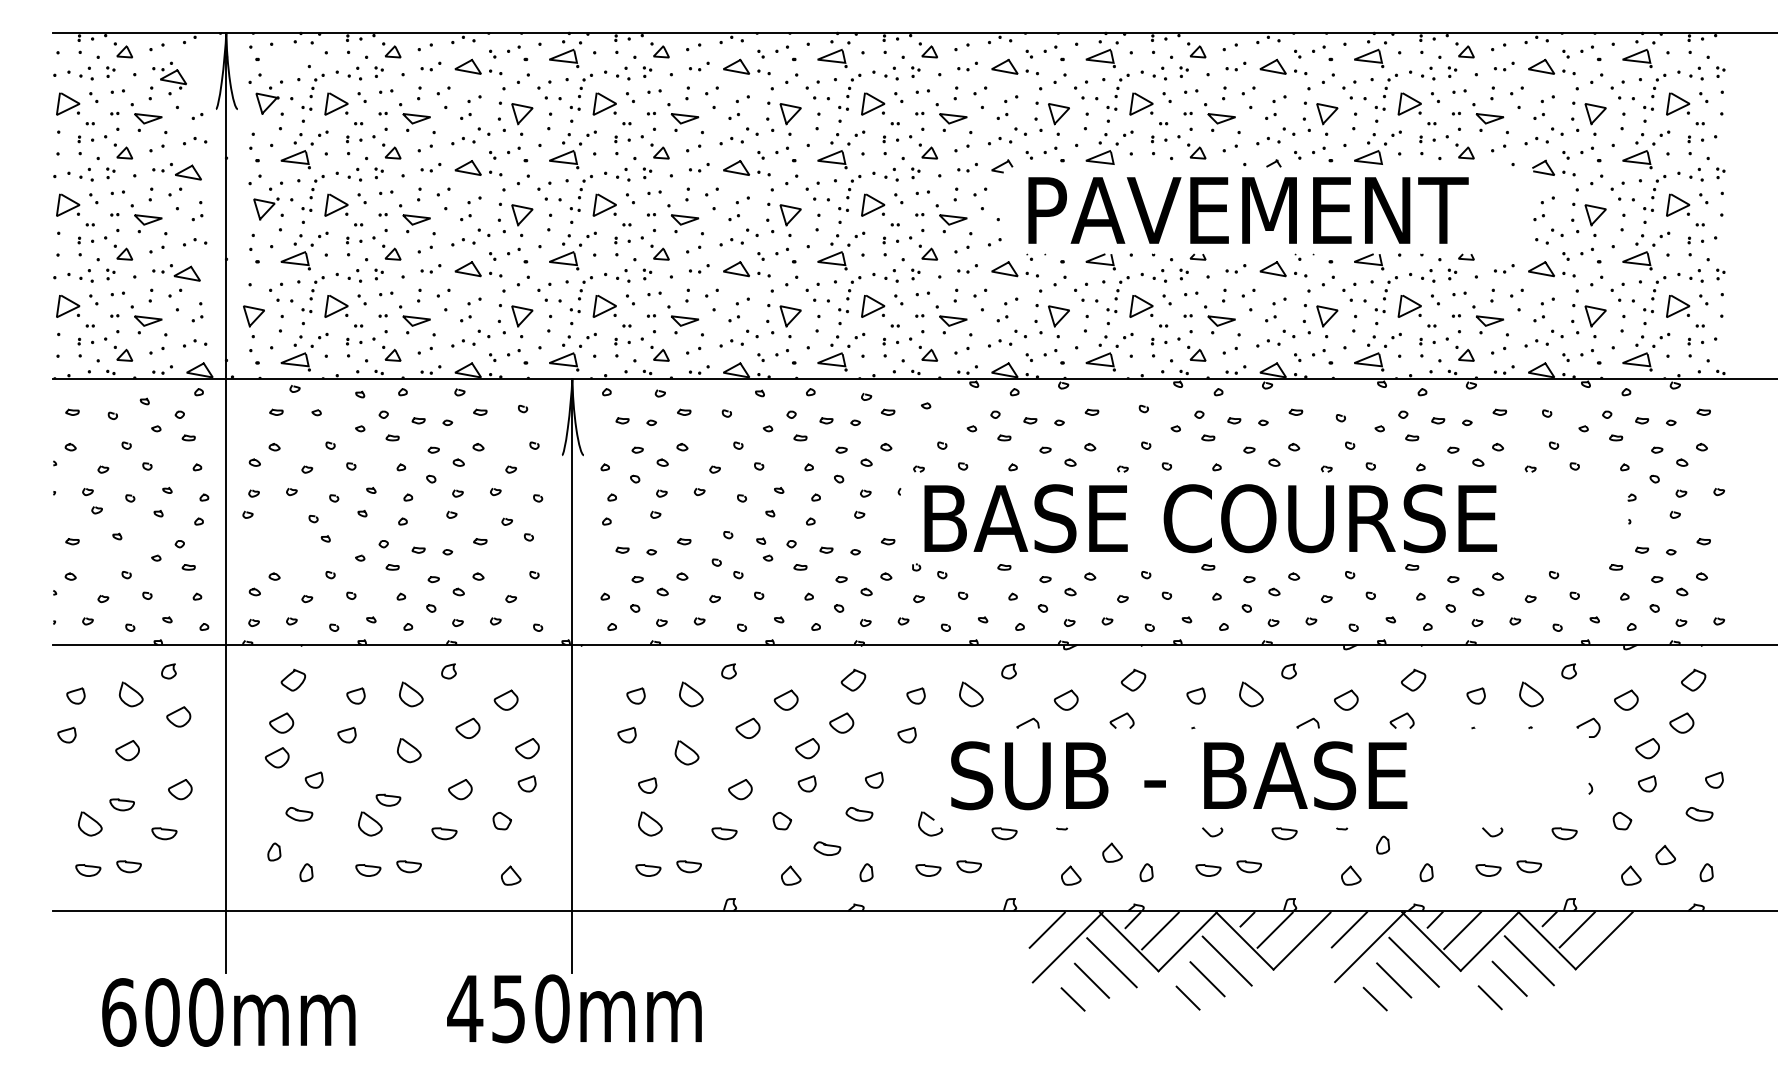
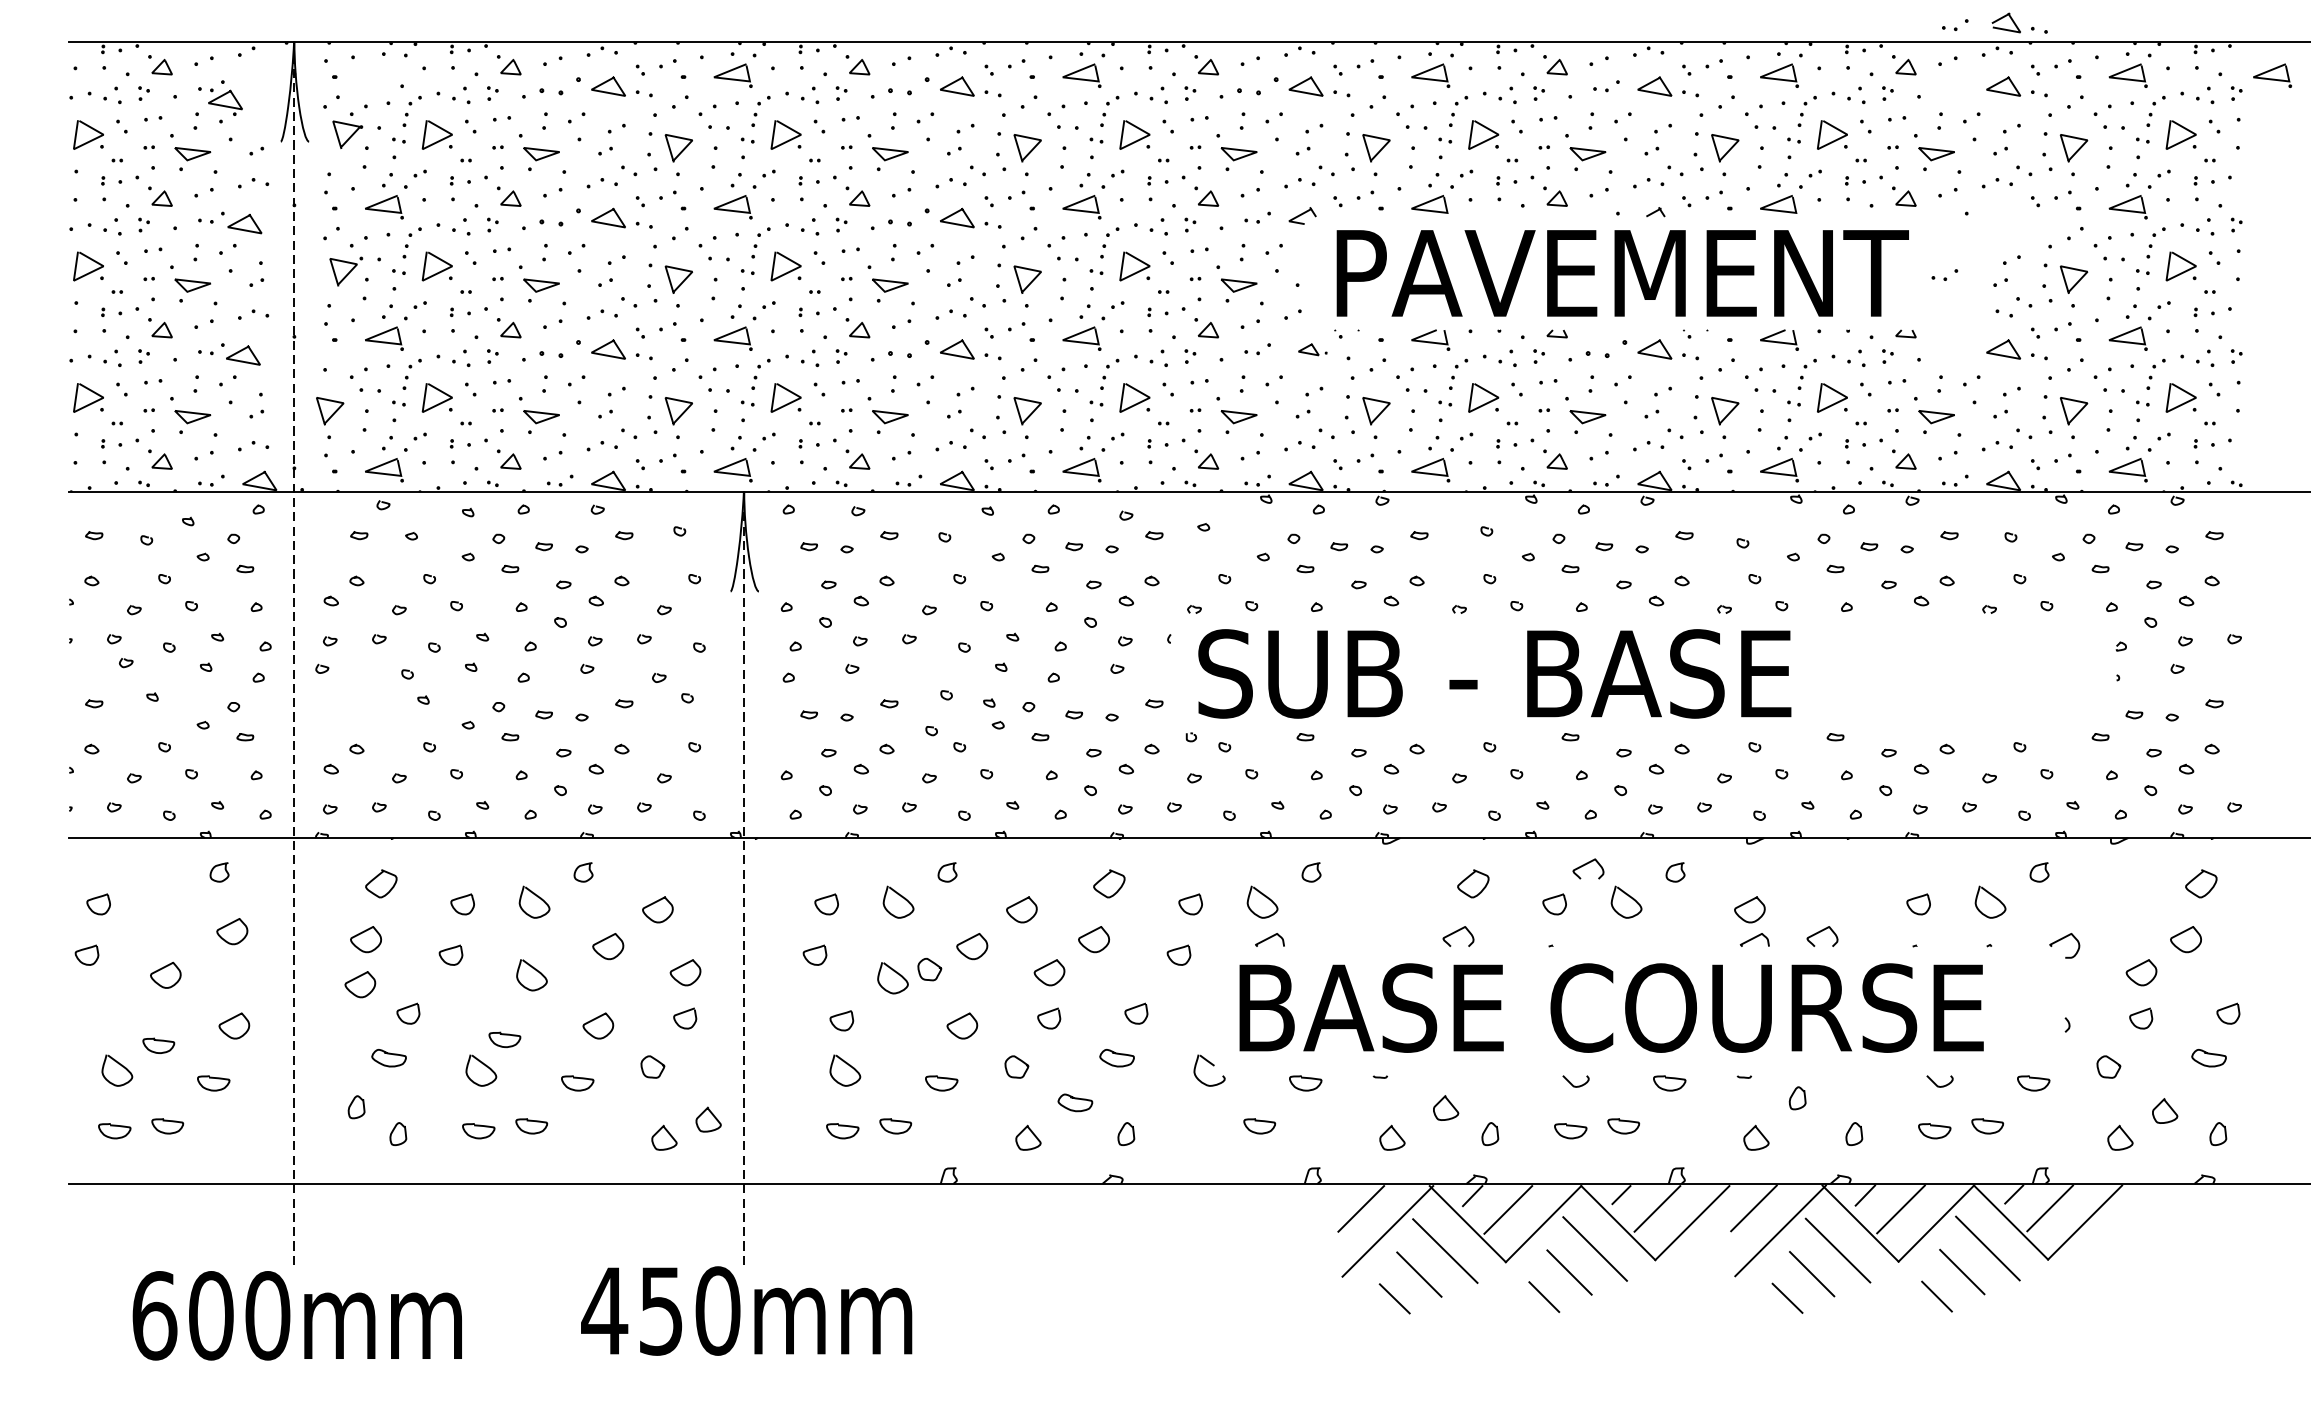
part: (1748, 58) -> (2272, 75), added
part: (430, 66) -> (559, 86), size x1.6
part: (699, 66) -> (909, 86), size x1.6
part: (967, 66) -> (1257, 86), size x1.6
part: (1503, 66) -> (1954, 25), moved
part: (430, 167) -> (559, 217), size x1.6
part: (699, 167) -> (909, 217), size x1.6
part: (1553, 167) -> (2019, 22), moved
part: (430, 268) -> (559, 348), size x1.6
part: (699, 268) -> (909, 348), size x1.6
part: (1235, 268) -> (1605, 348), size x1.6
part: (1504, 268) -> (1945, 274), moved
part: (1009, 269) -> (1312, 350), size x0.6
line: (226, 502) -> (294, 652), solid -> dashed
text: (1209, 518) -> (1572, 673), BASE COURSE -> SUB - BASE
part: (1221, 668) -> (1587, 868), added
line: (572, 675) -> (744, 877), solid -> dashed
curve: (1410, 675) -> (1833, 877), removed
curve: (132, 690) -> (172, 897), removed
curve: (1064, 695) -> (1383, 903), removed
curve: (1624, 695) -> (2111, 903), removed
part: (1027, 722) -> (1269, 938), moved
part: (1307, 722) -> (1754, 938), moved
curve: (718, 742) -> (933, 964), added
text: (1238, 775) -> (1609, 1007), SUB - BASE -> BASE COURSE
curve: (547, 858) -> (711, 1115), added
curve: (928, 867) -> (1206, 1127), removed

